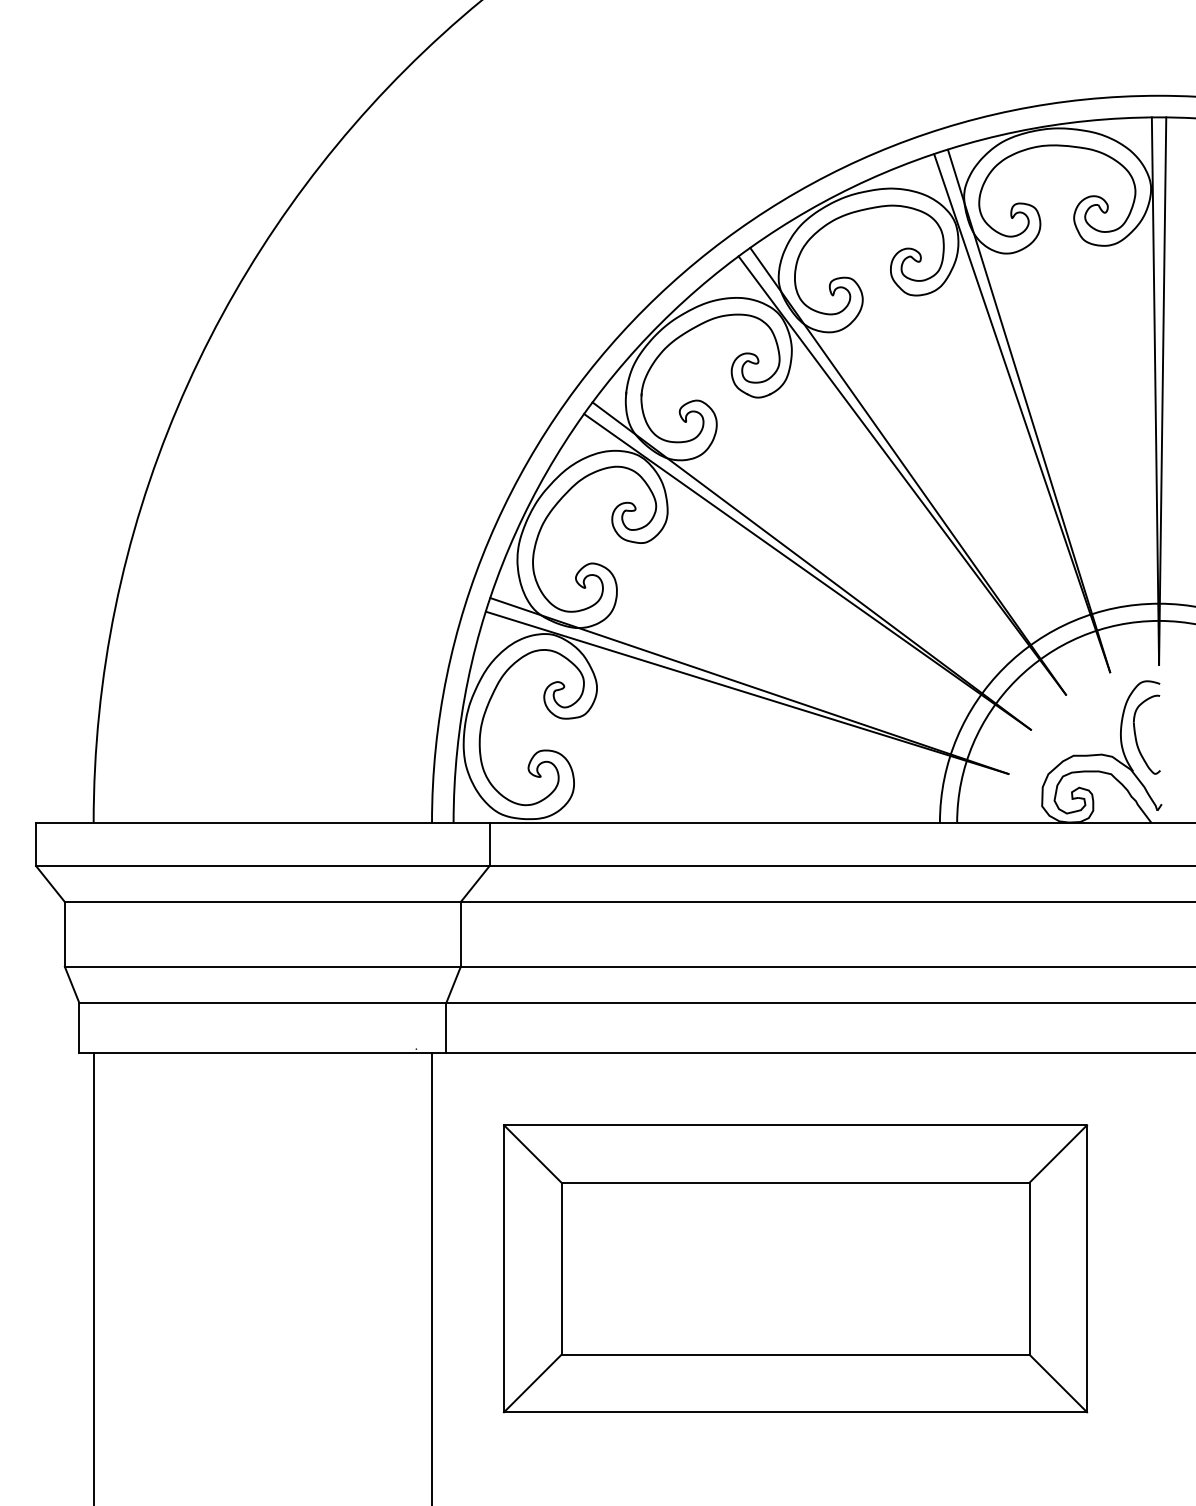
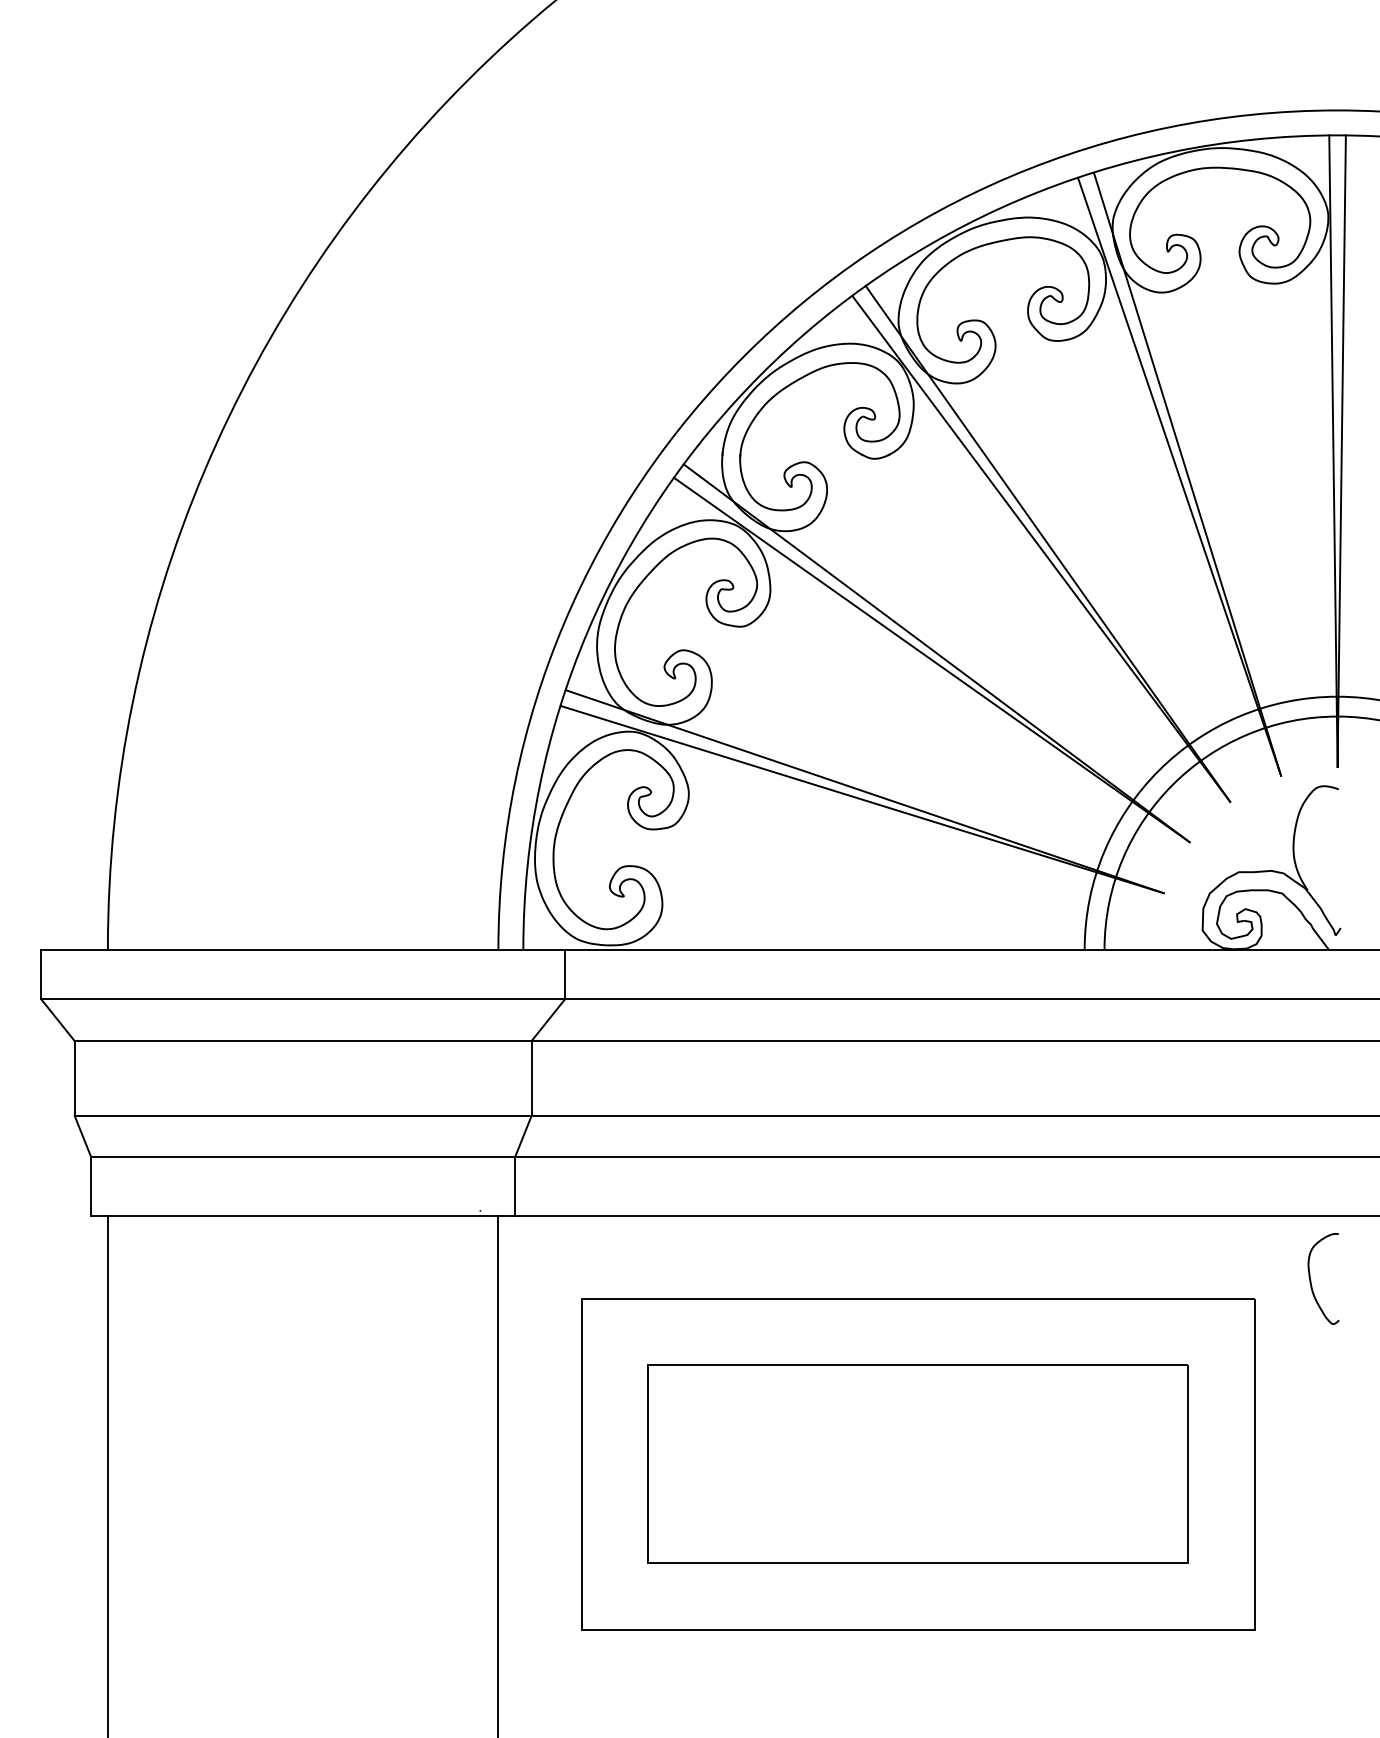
part: (1136, 736) -> (1311, 1280), moved
line: (532, 1153) -> (614, 1331), removed
line: (1058, 1153) -> (1221, 1331), removed
line: (532, 1383) -> (614, 1596), removed
line: (1058, 1383) -> (1221, 1596), removed

